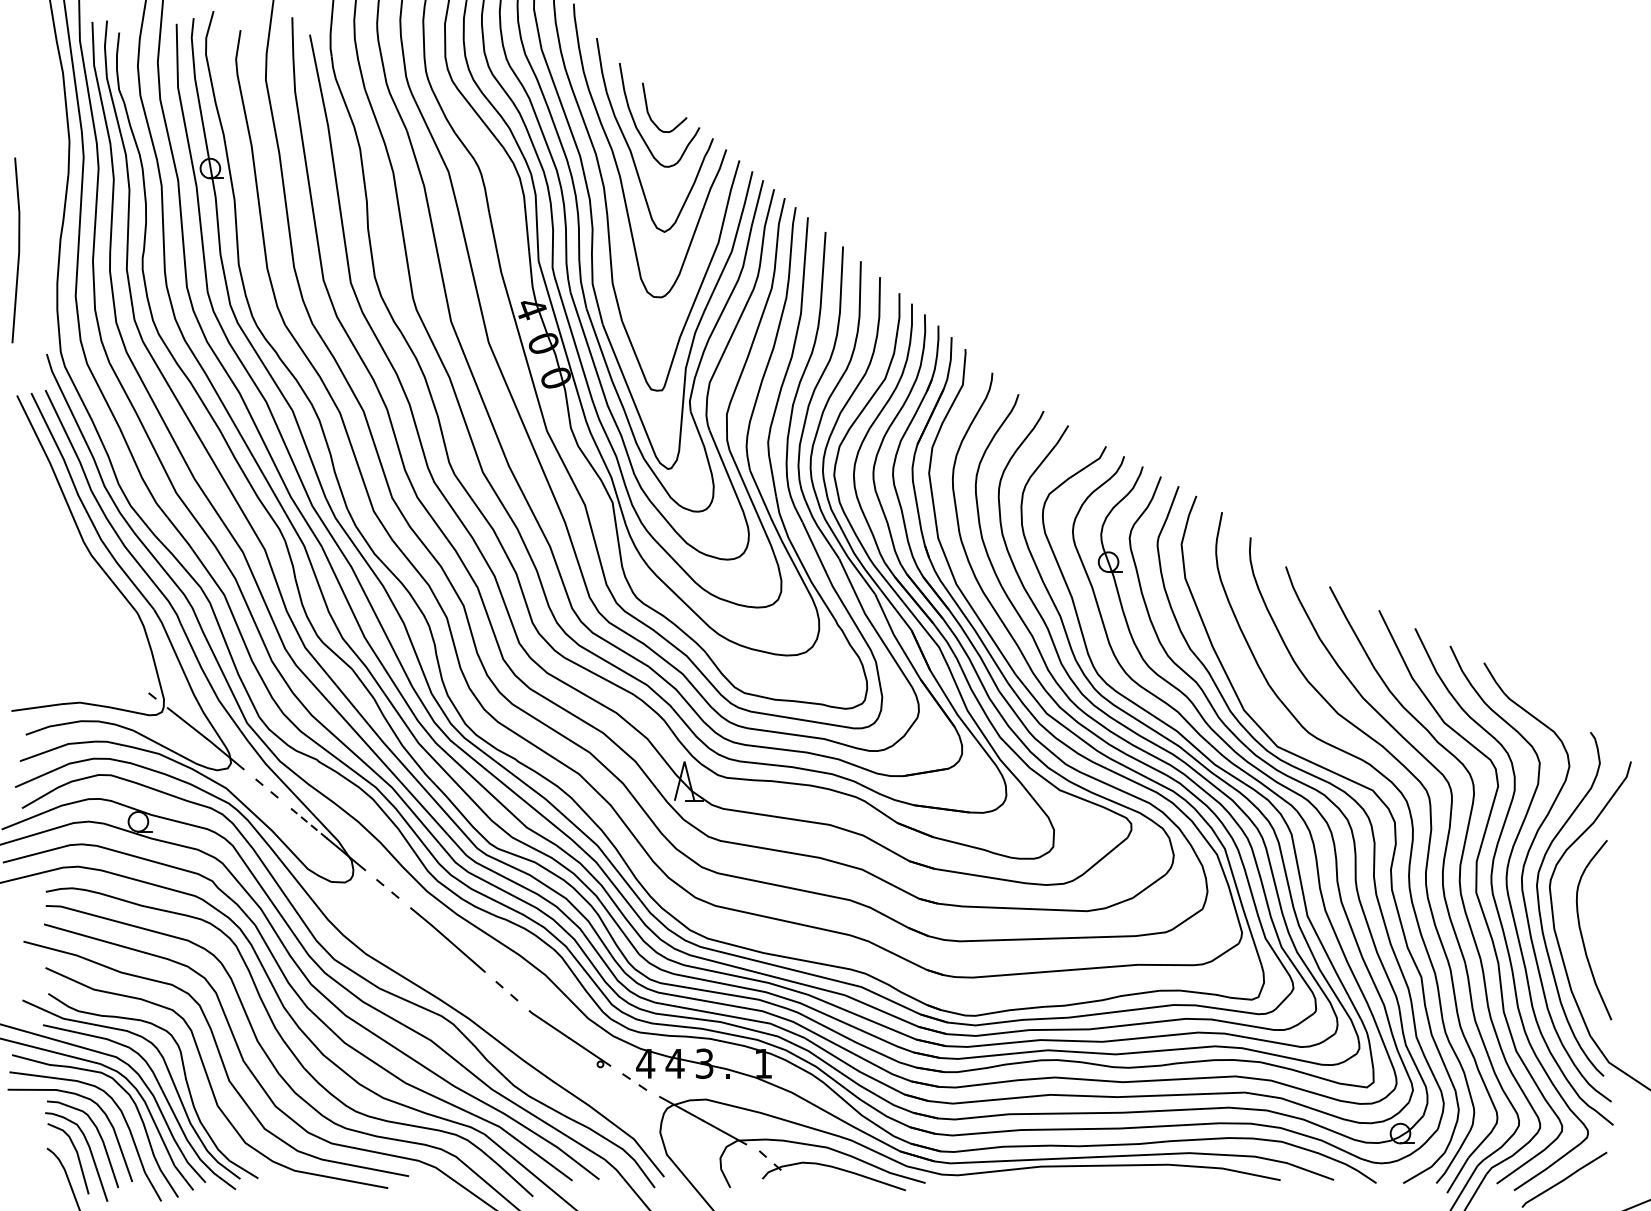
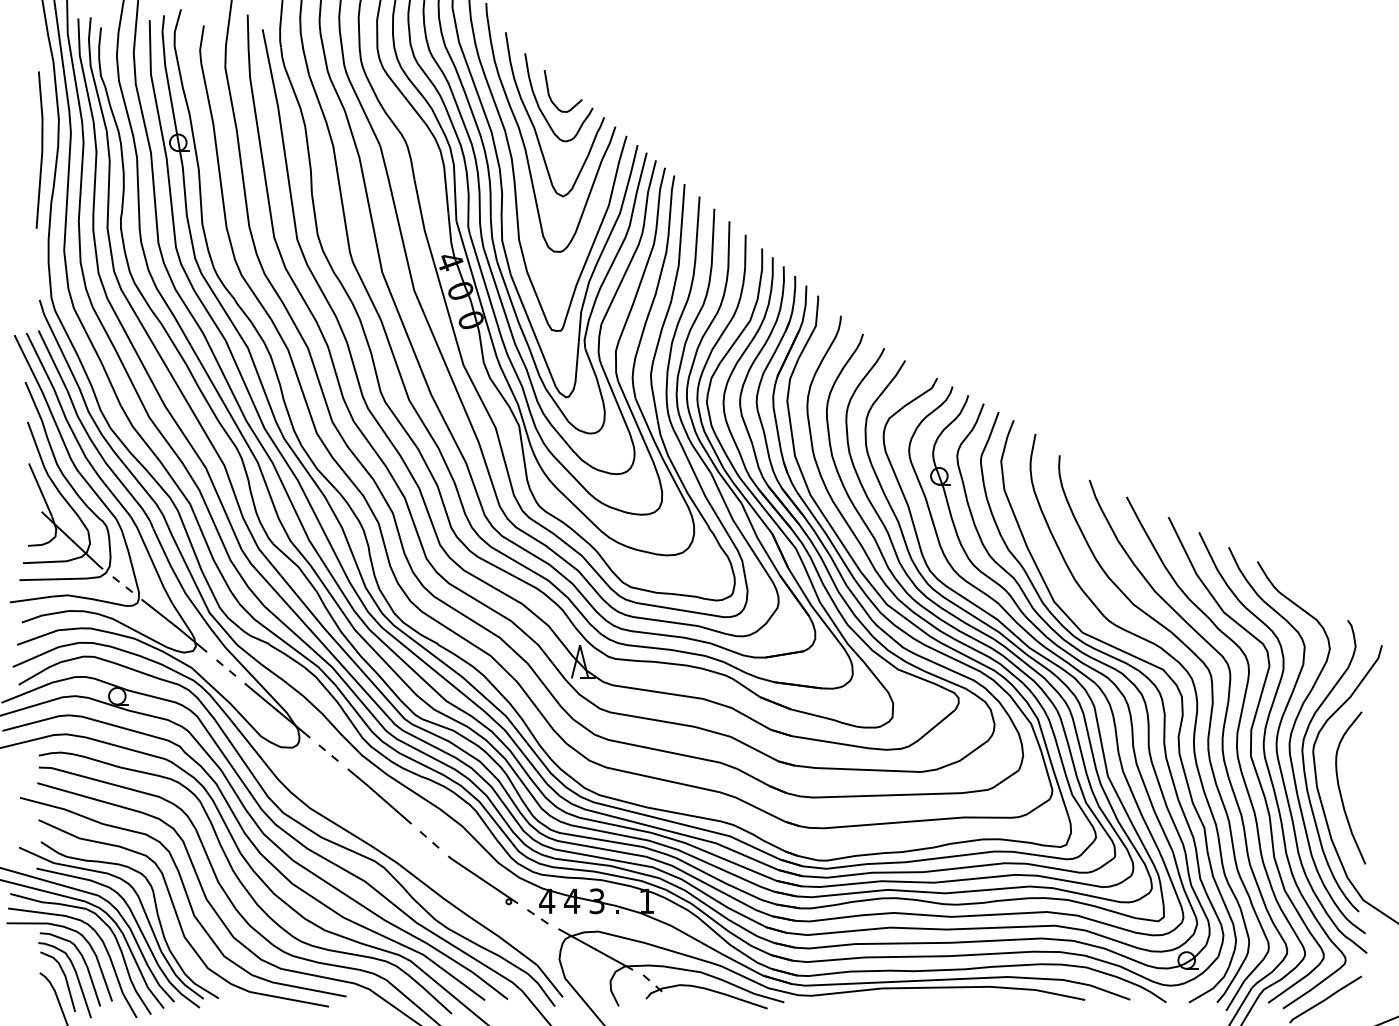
line: (18, 249) -> (41, 149), moved
part: (81, 568) -> (69, 481), added
line: (308, 823) -> (261, 697), dashed -> solid

